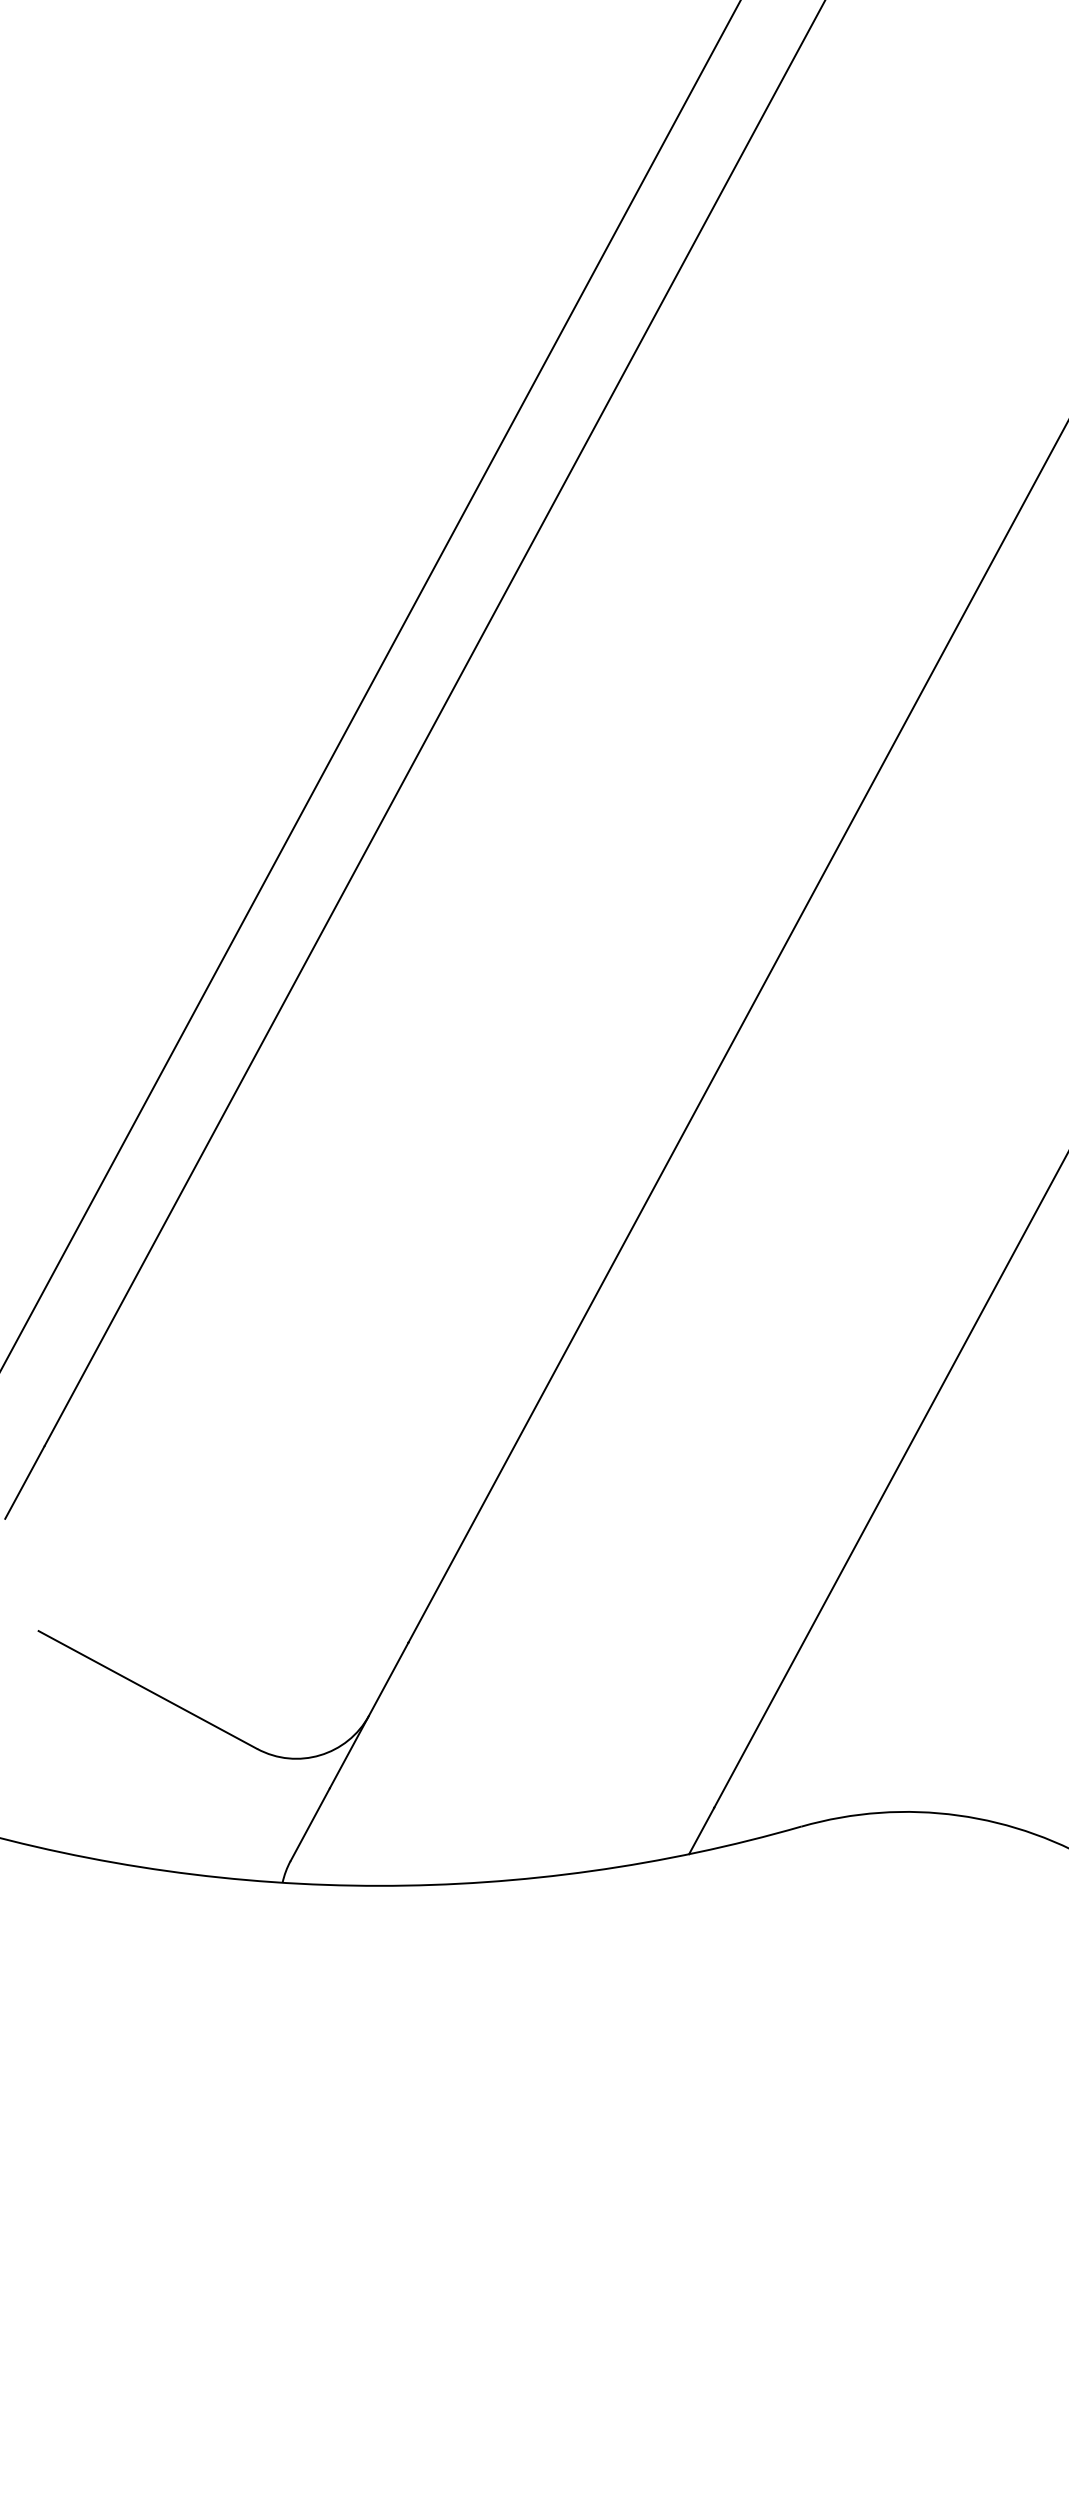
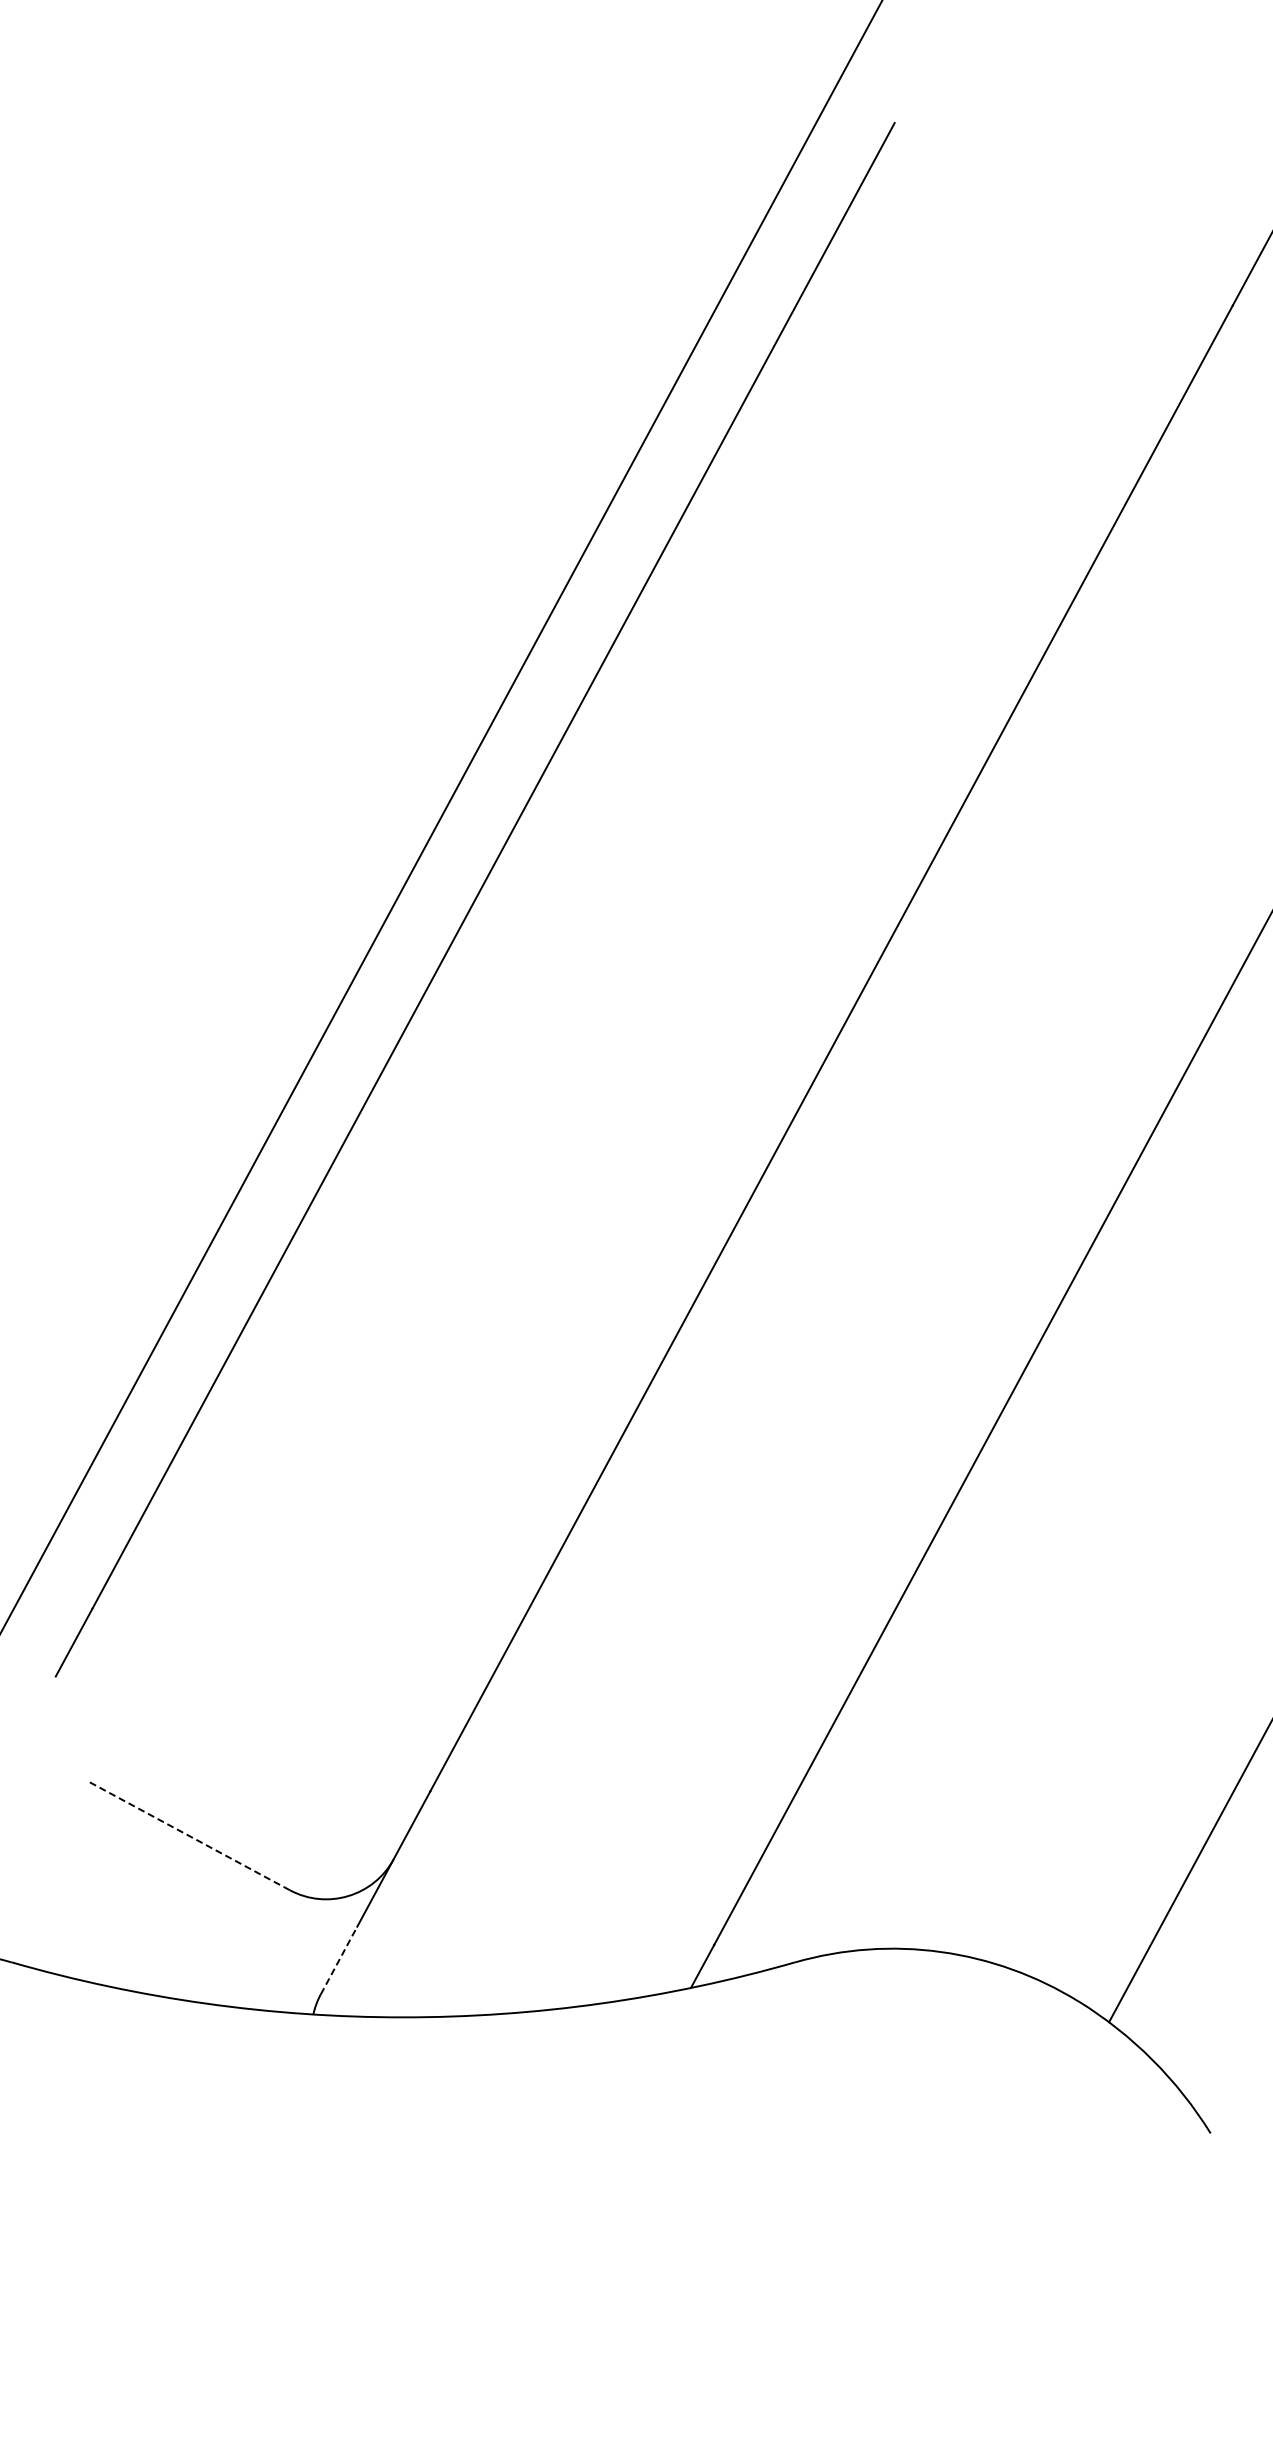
line: (147, 1690) -> (187, 1835), solid -> dashed
line: (310, 1824) -> (339, 1960), solid -> dashed

